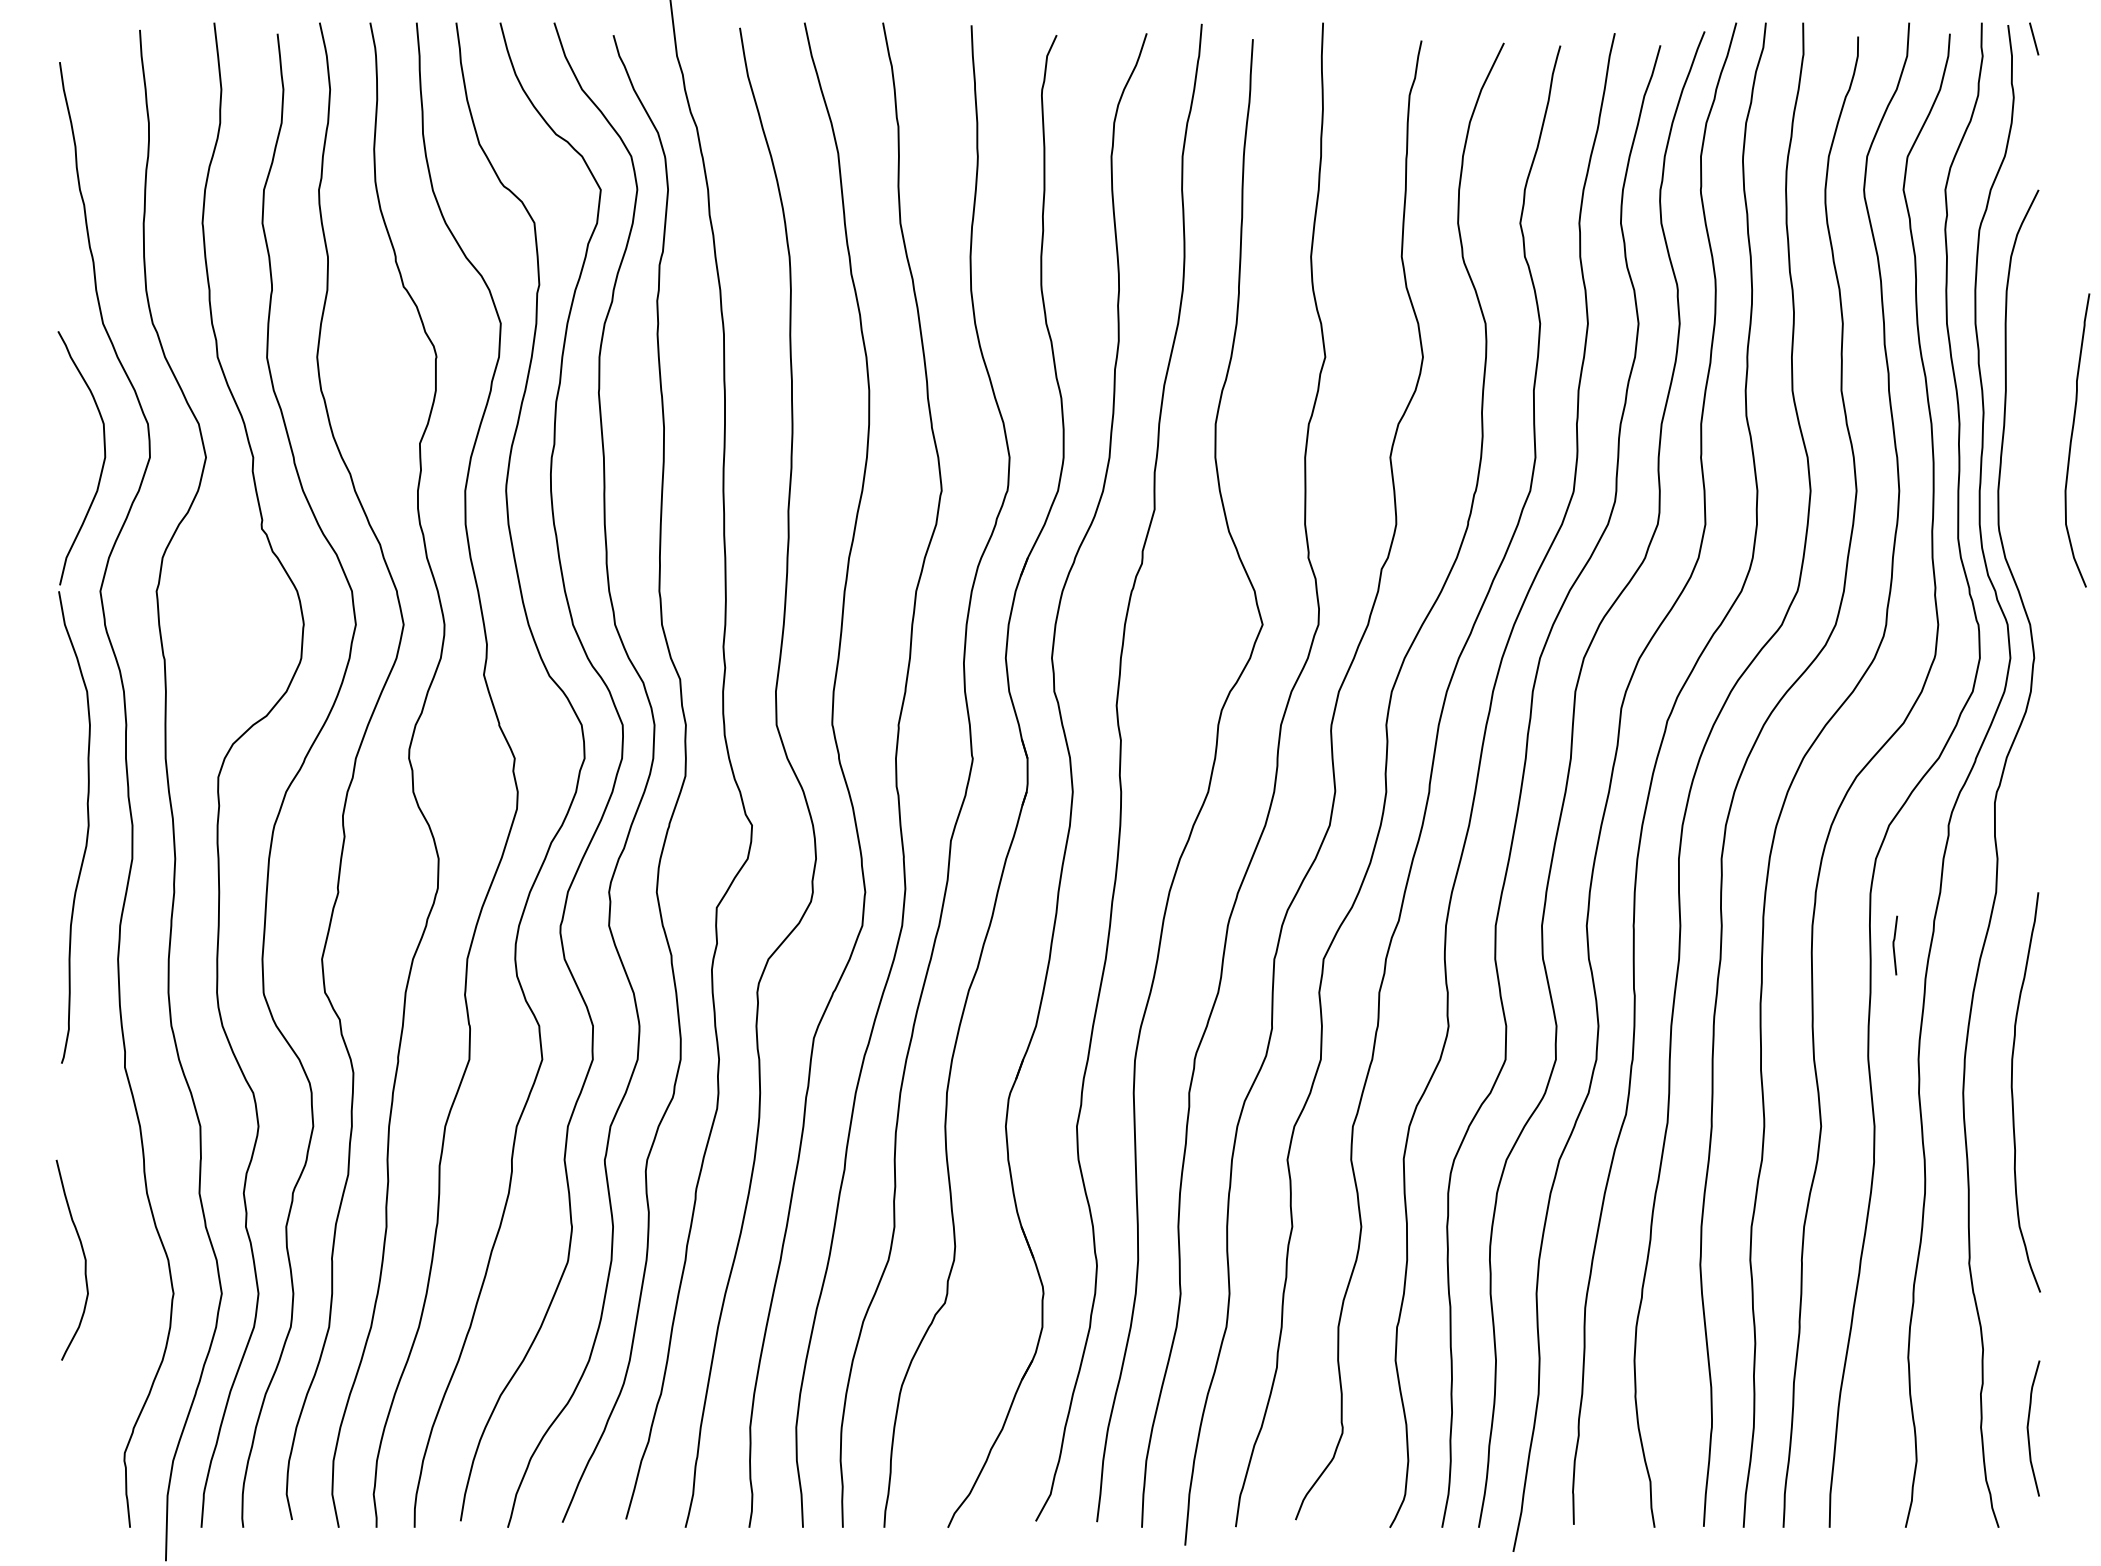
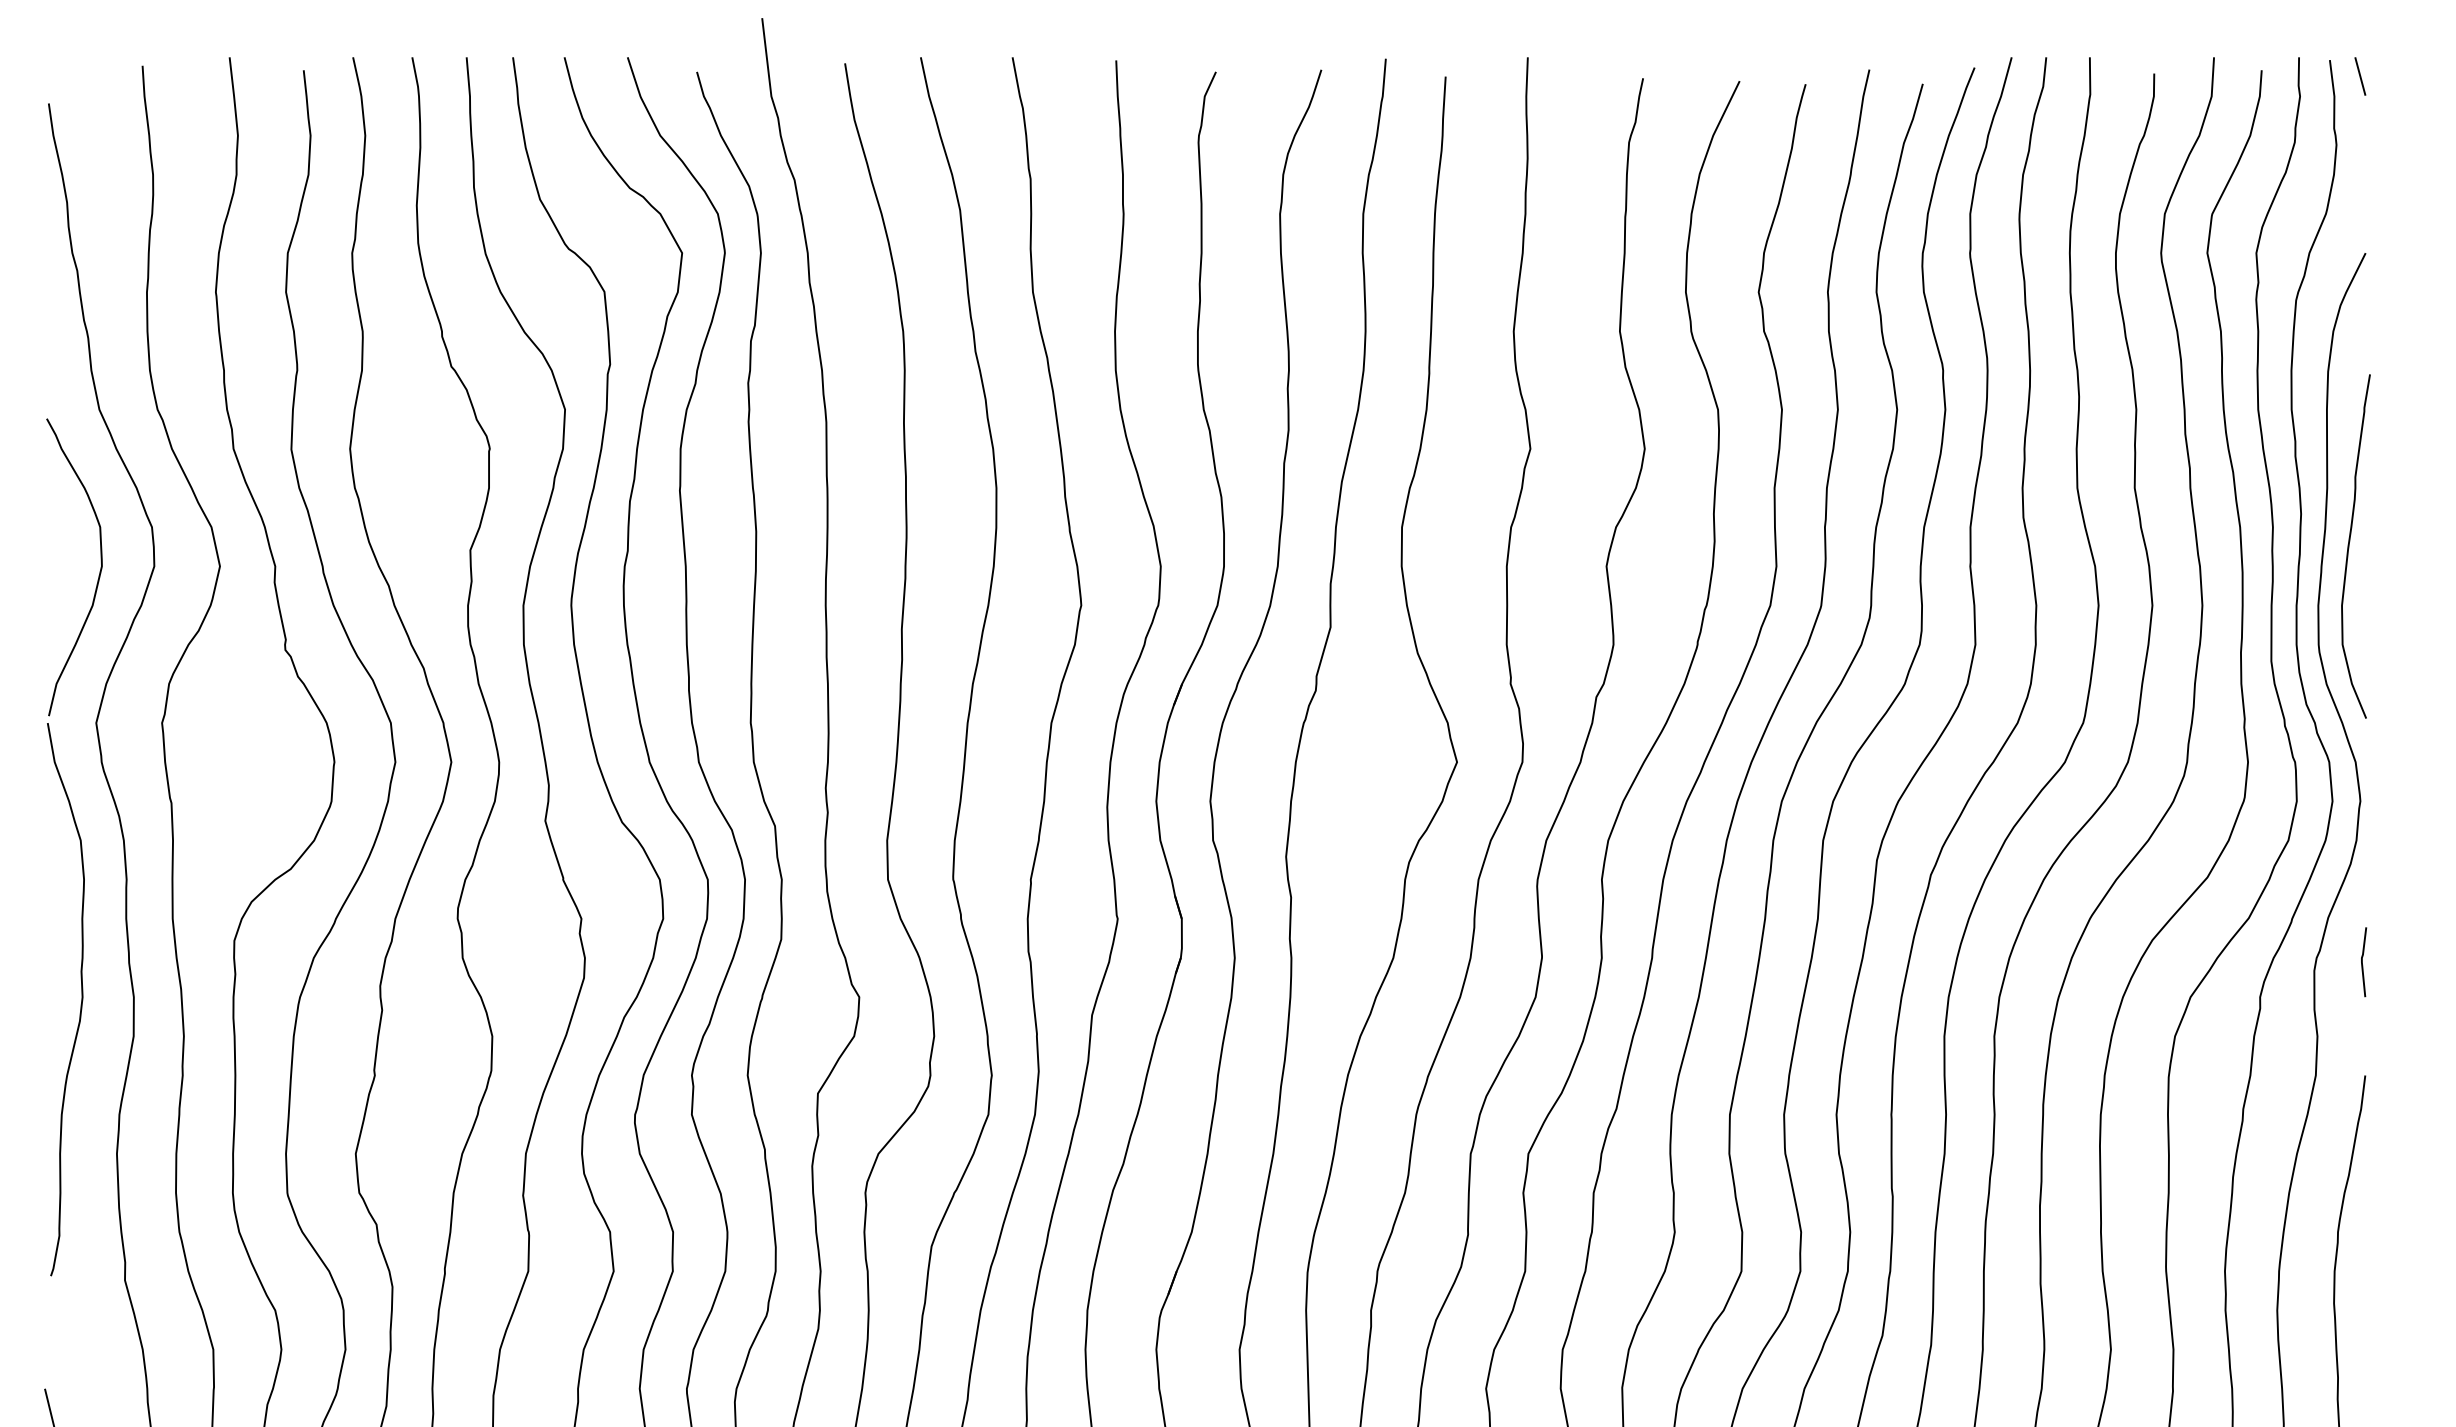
curve: (2072, 439) -> (2350, 545), moved
line: (1894, 945) -> (2363, 962), moved

